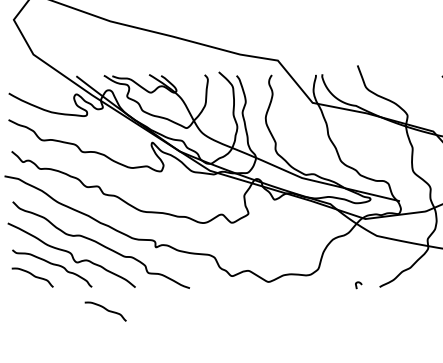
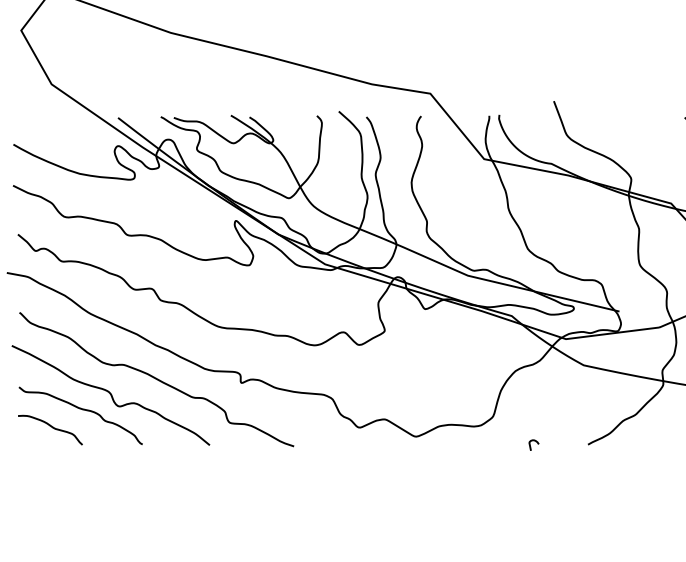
curve: (357, 286) -> (532, 446), moved
curve: (106, 310) -> (164, 480), removed

